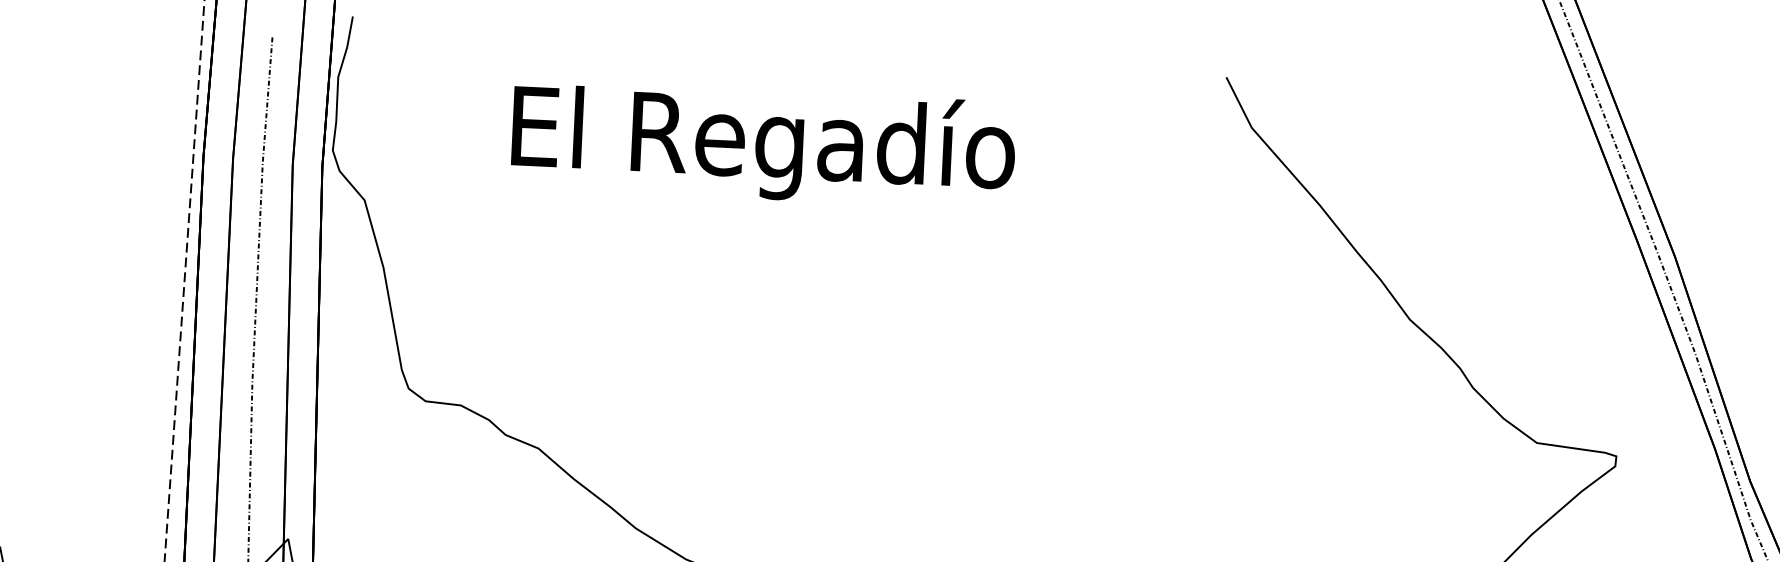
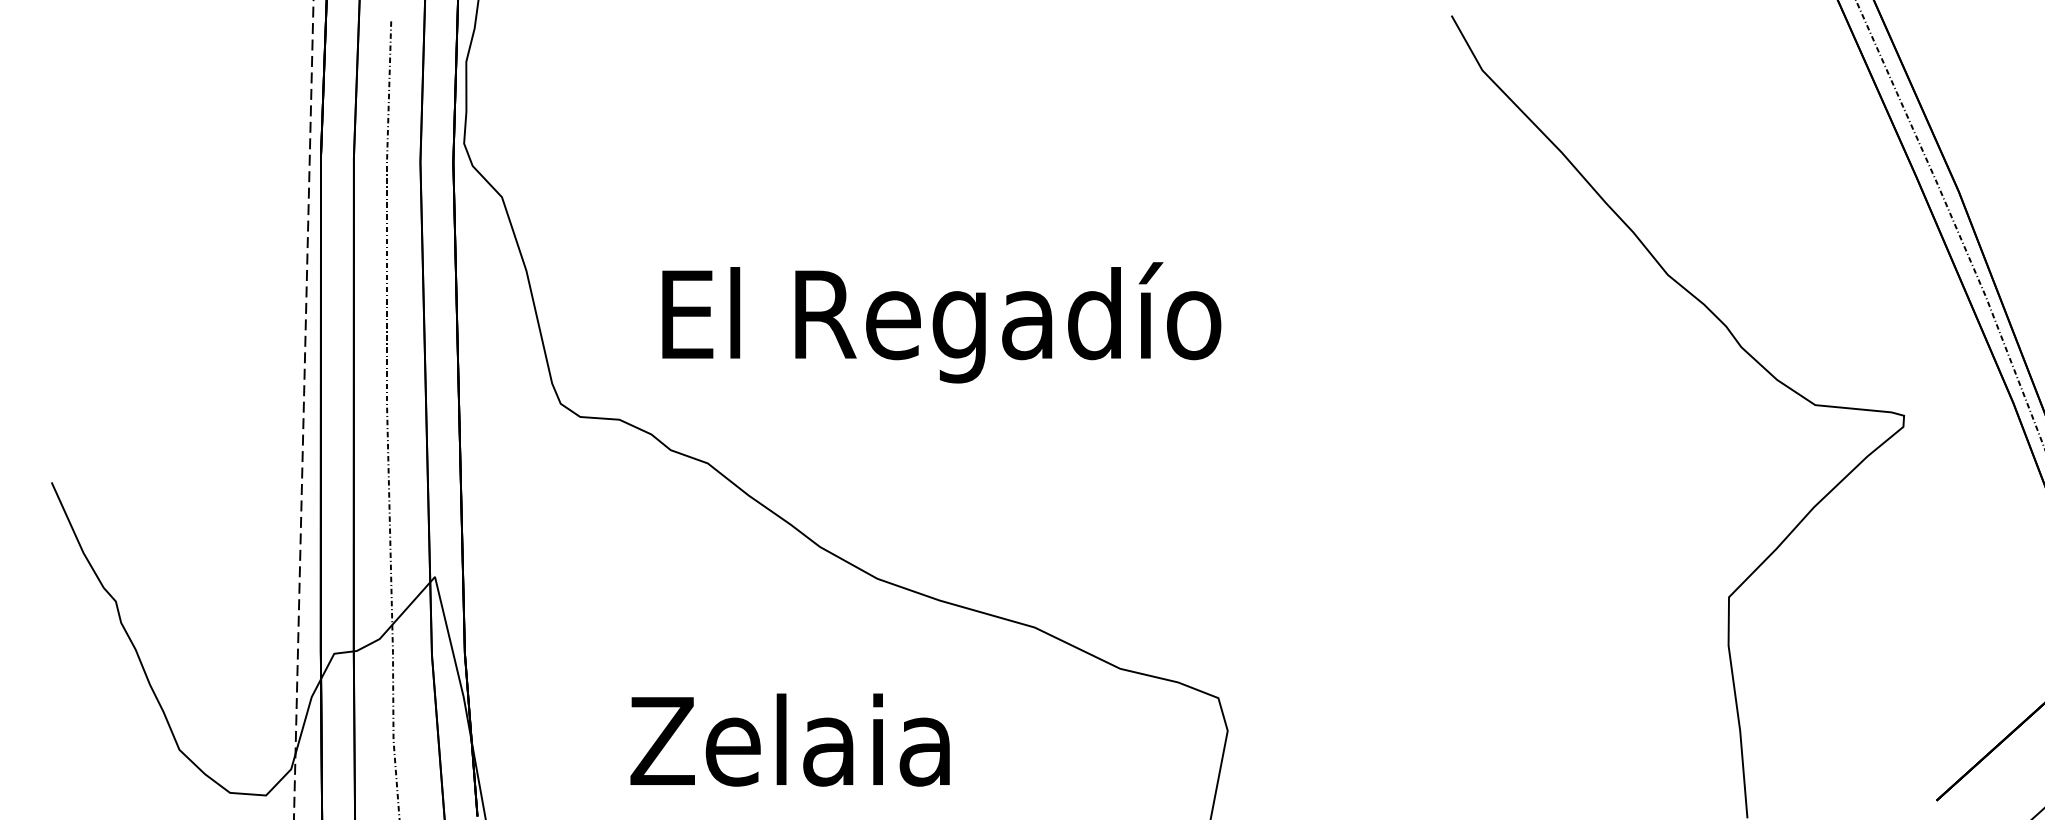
text: (763, 144) -> (941, 322), moved

